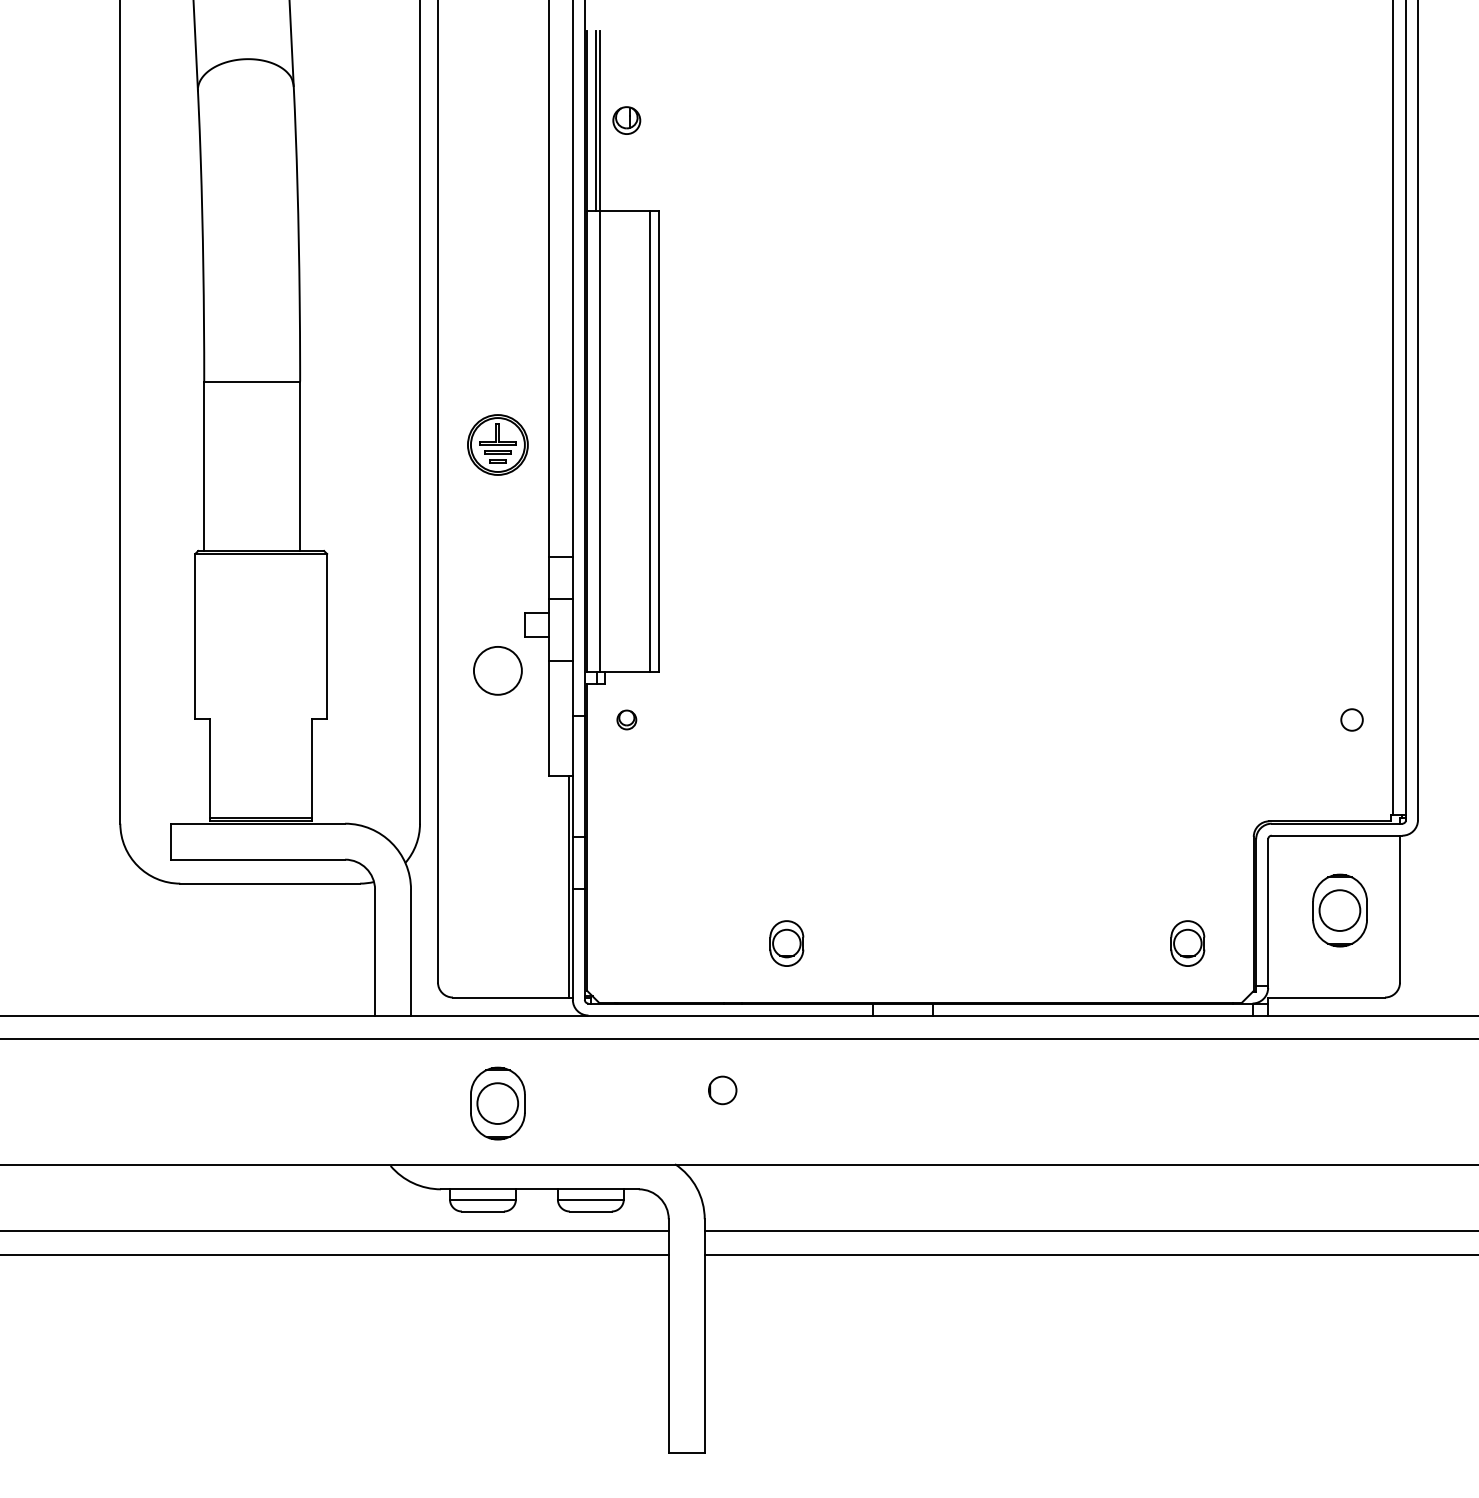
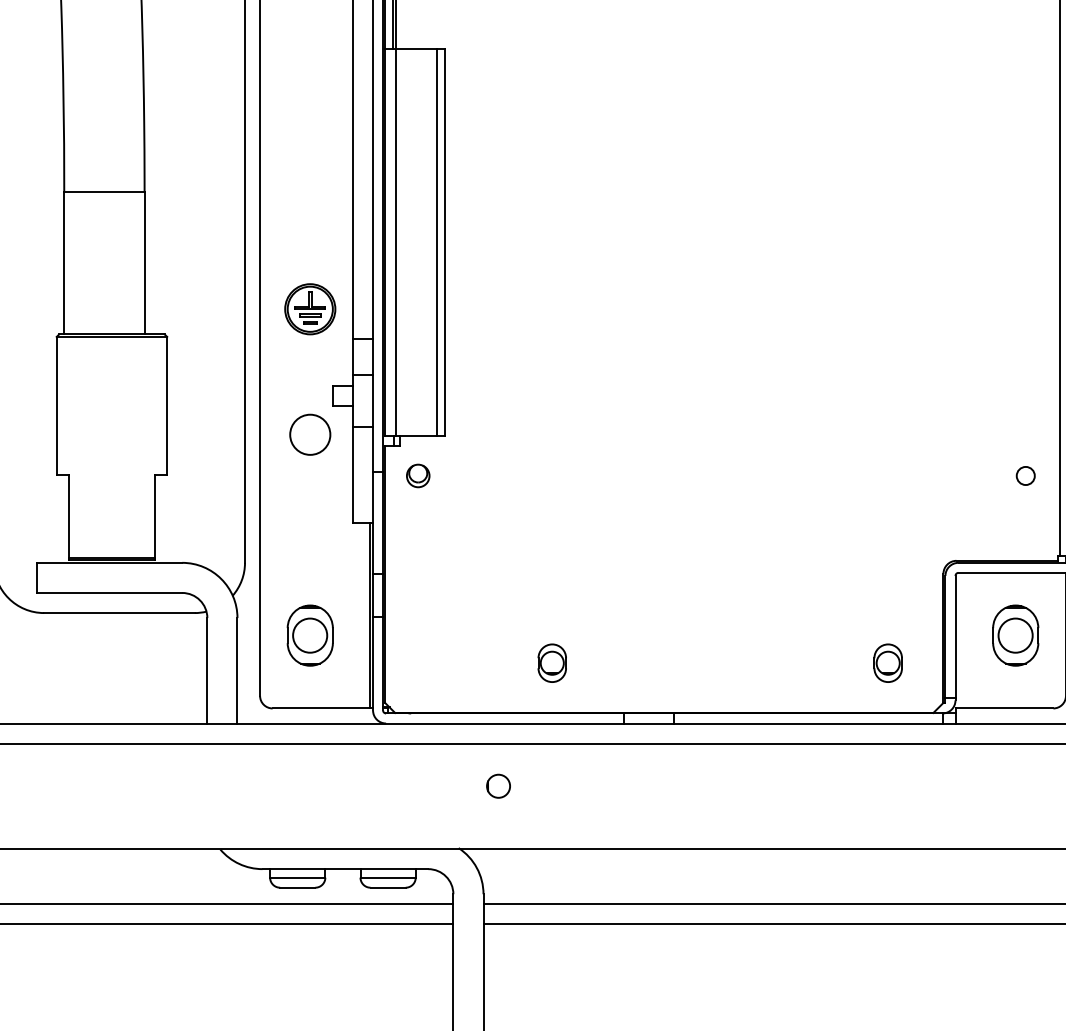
part: (497, 444) -> (309, 308), moved
part: (626, 719) -> (417, 475), size x1.43
part: (497, 1103) -> (309, 635), moved

